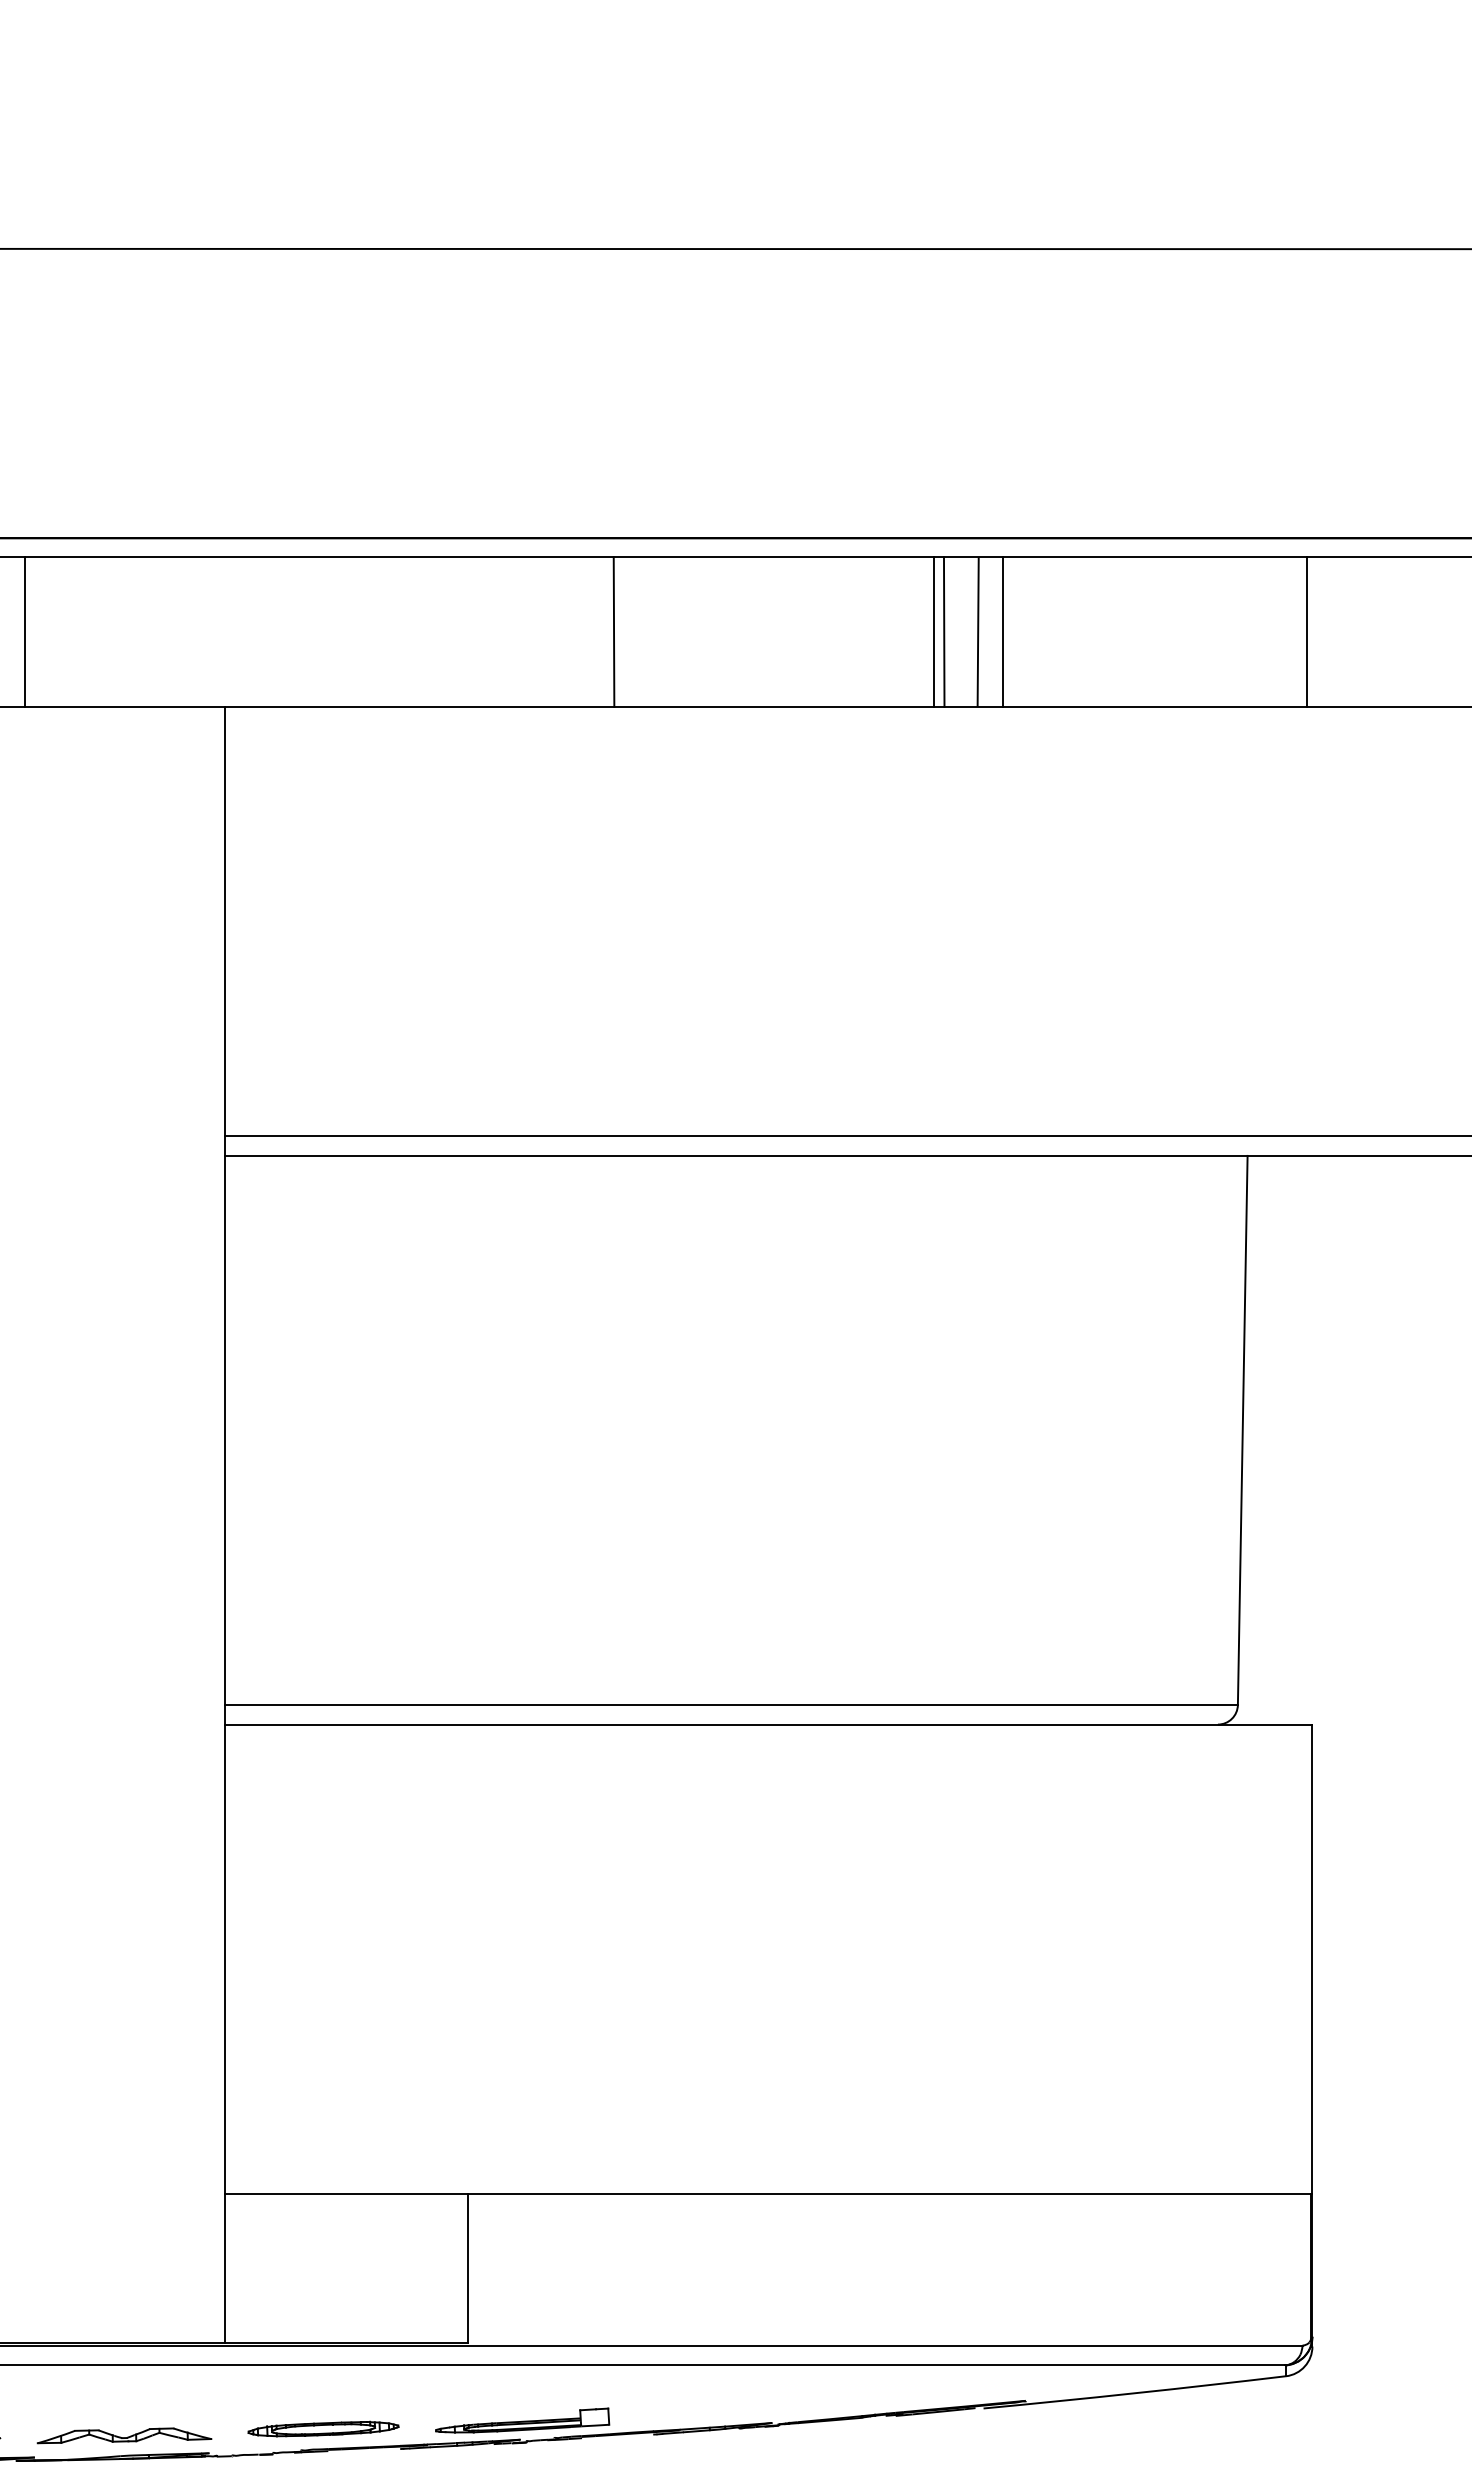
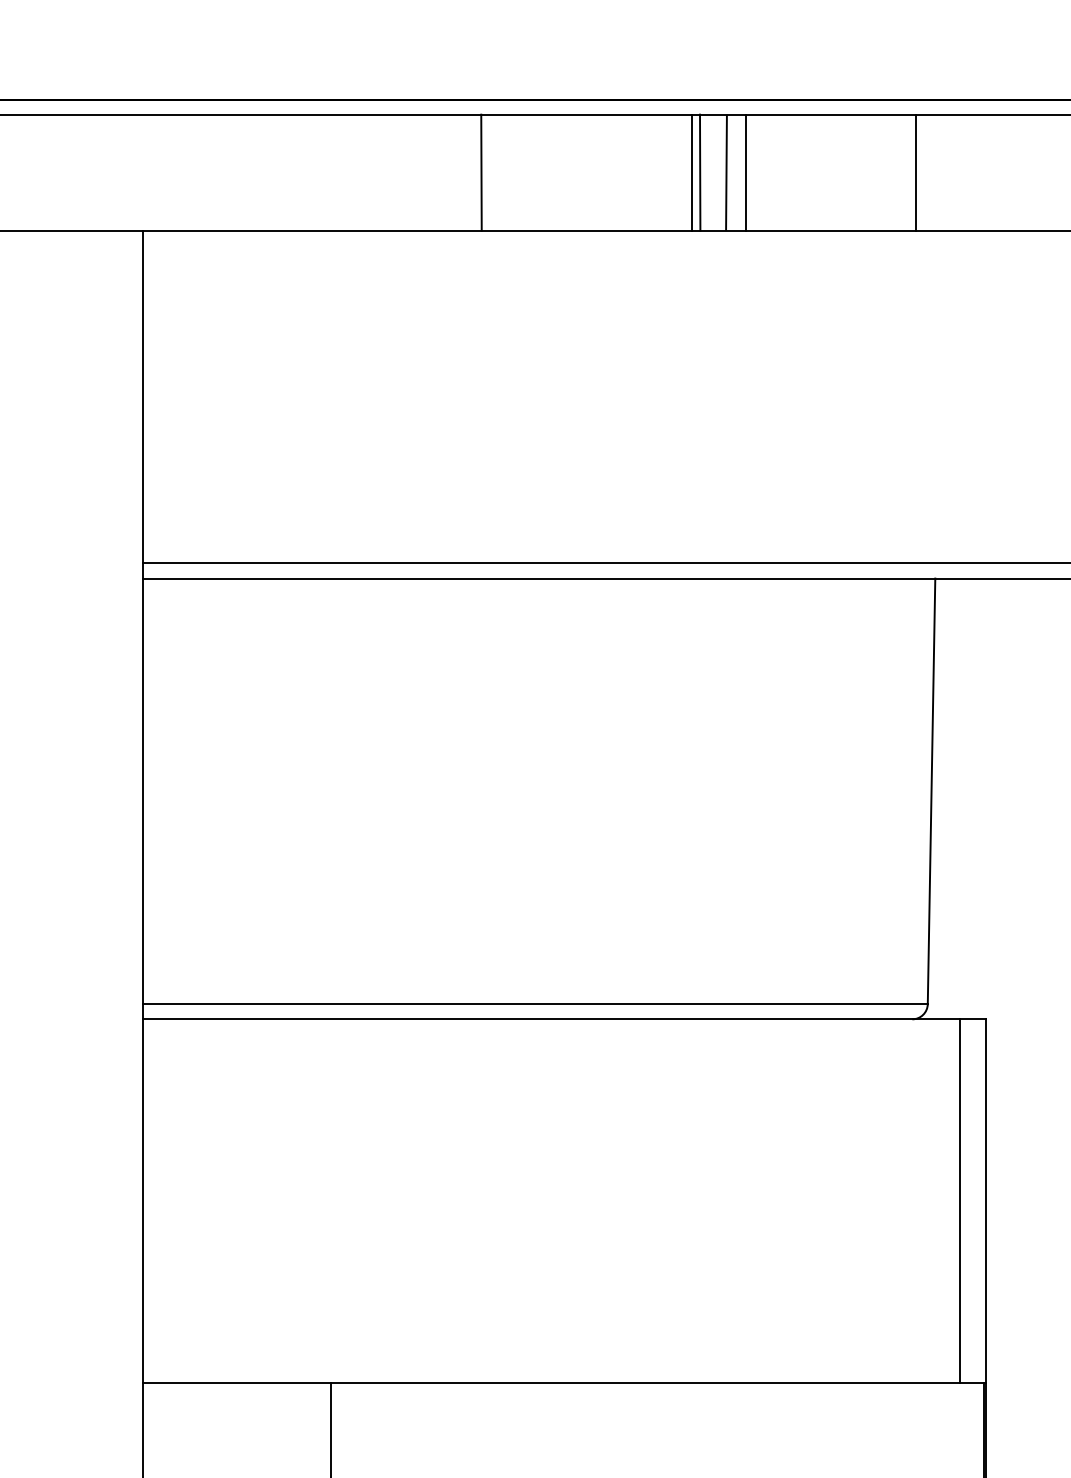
line: (613, 631) -> (481, 172), moved
line: (1306, 631) -> (915, 172), moved
line: (1279, 1958) -> (960, 1200), added

